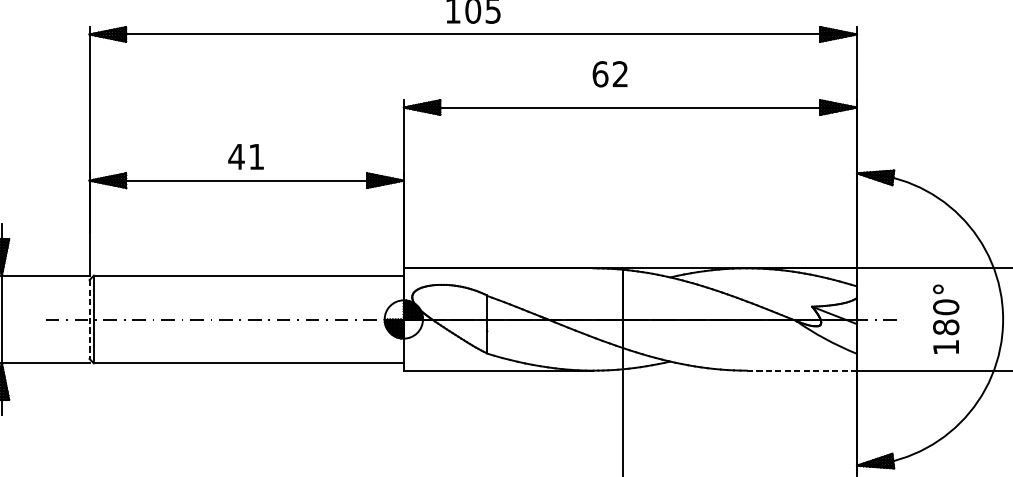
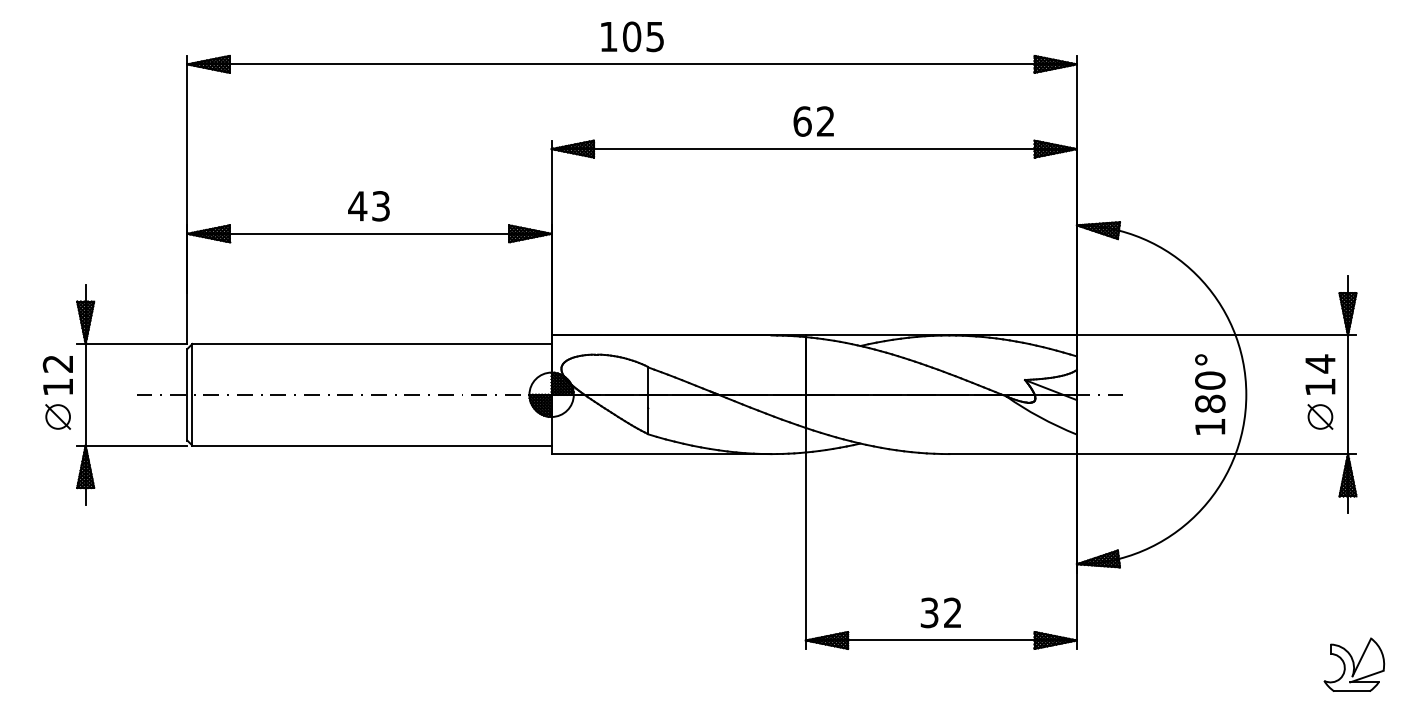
text: (609, 74) -> (813, 121), moved
text: (256, 157) -> (380, 206), 41 -> 43
line: (89, 319) -> (187, 394), dashed -> solid
text: (946, 319) -> (1210, 394), moved
line: (802, 371) -> (1013, 454), dashed -> solid

